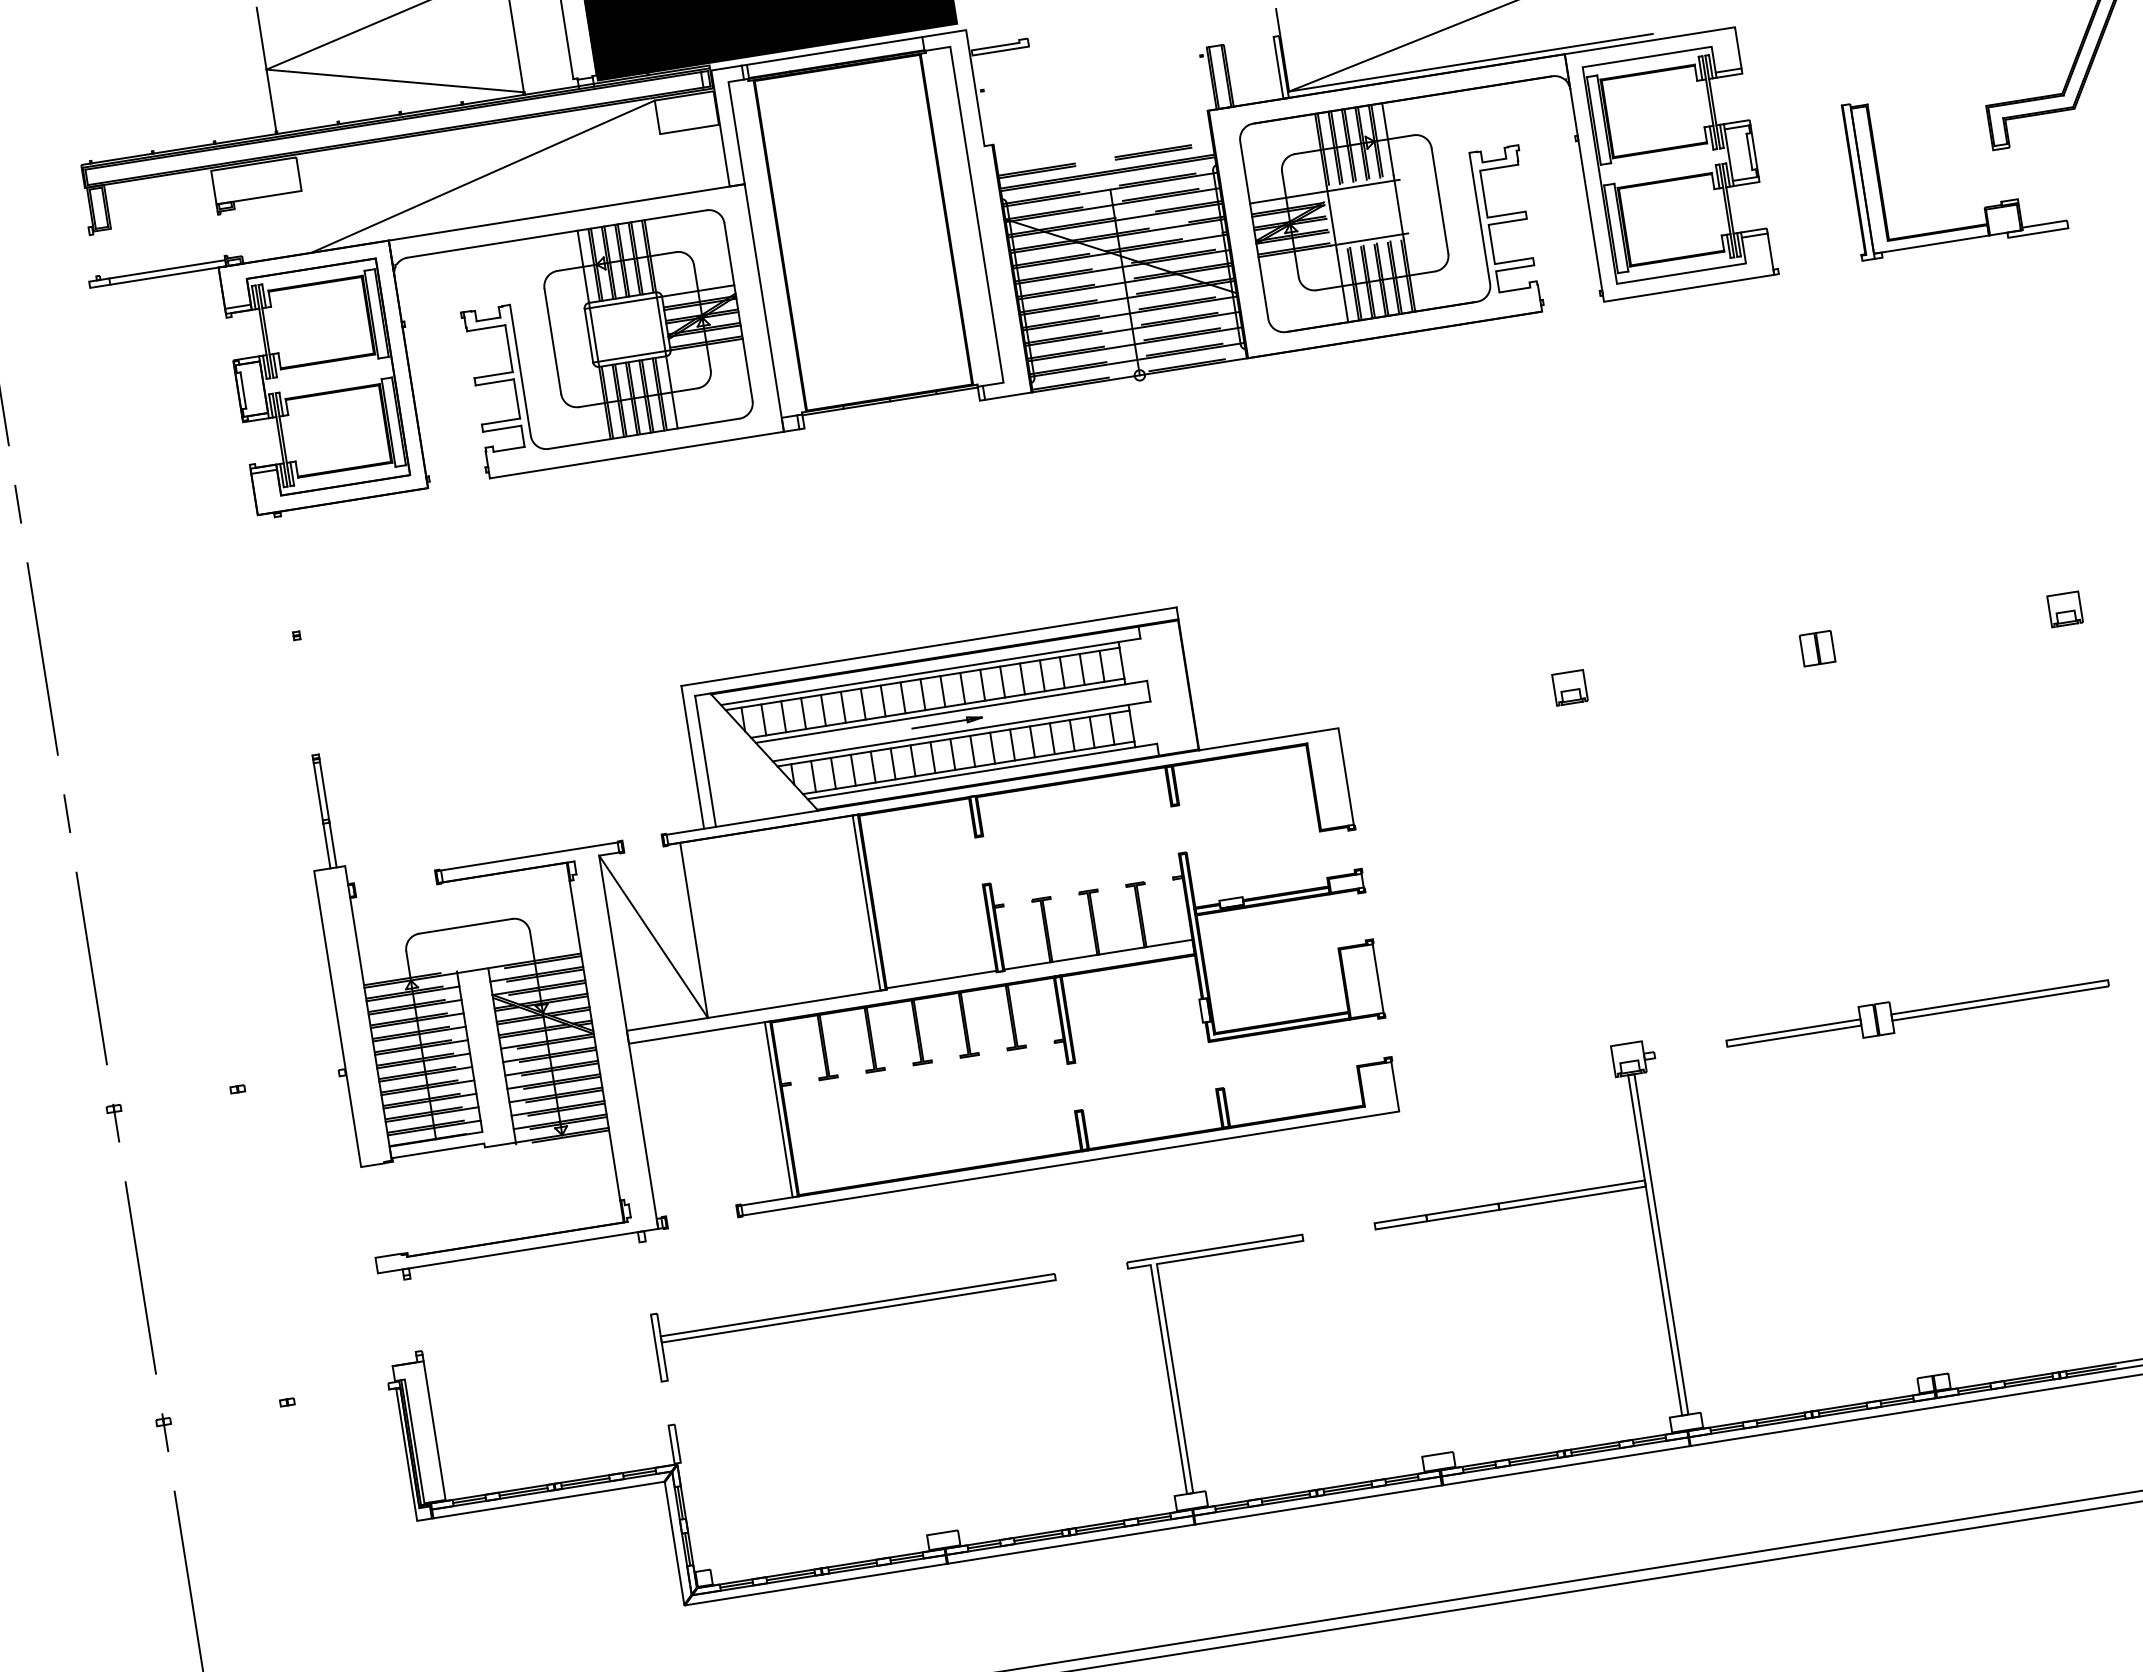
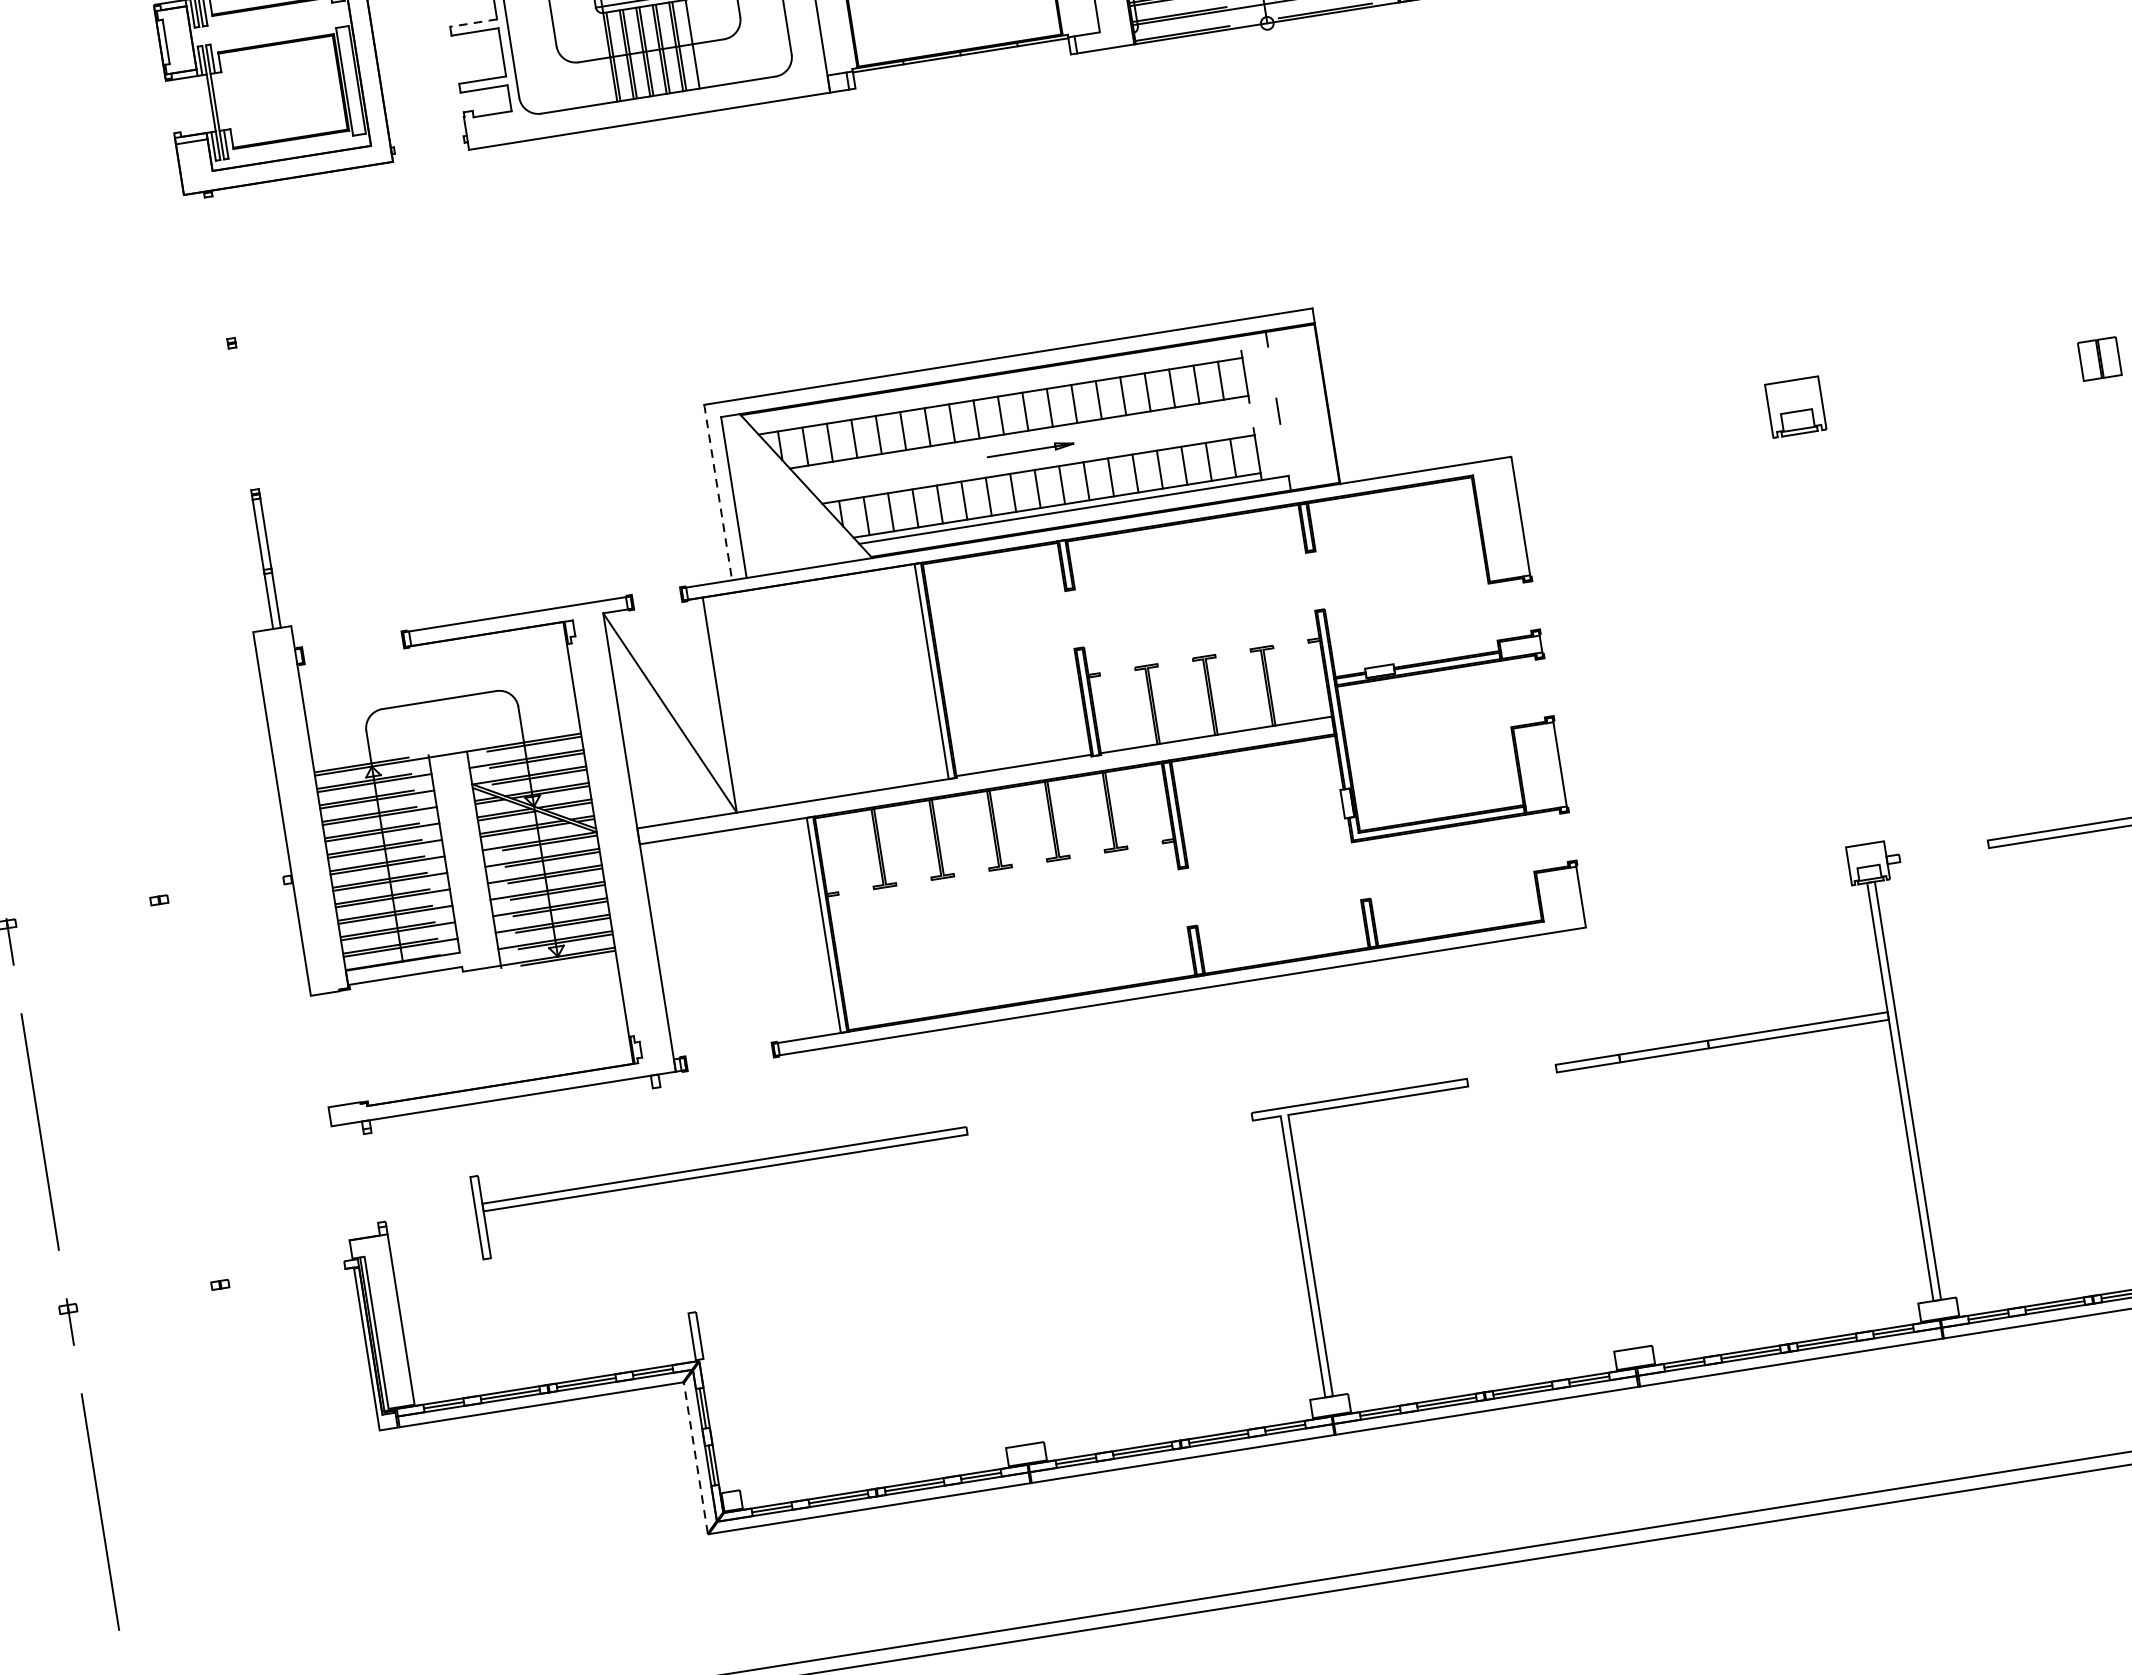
line: (493, 375) -> (473, 23), solid -> dashed
line: (930, 671) -> (1010, 387), removed
part: (1569, 687) -> (1795, 406), size x1.4
line: (951, 711) -> (1036, 436), removed
line: (961, 731) -> (1048, 460), removed
line: (692, 757) -> (717, 492), solid -> dashed
part: (853, 1313) -> (719, 1175), moved
line: (674, 1543) -> (695, 1458), solid -> dashed

